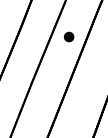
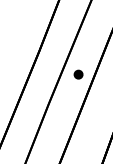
part: (69, 36) -> (78, 74), moved

